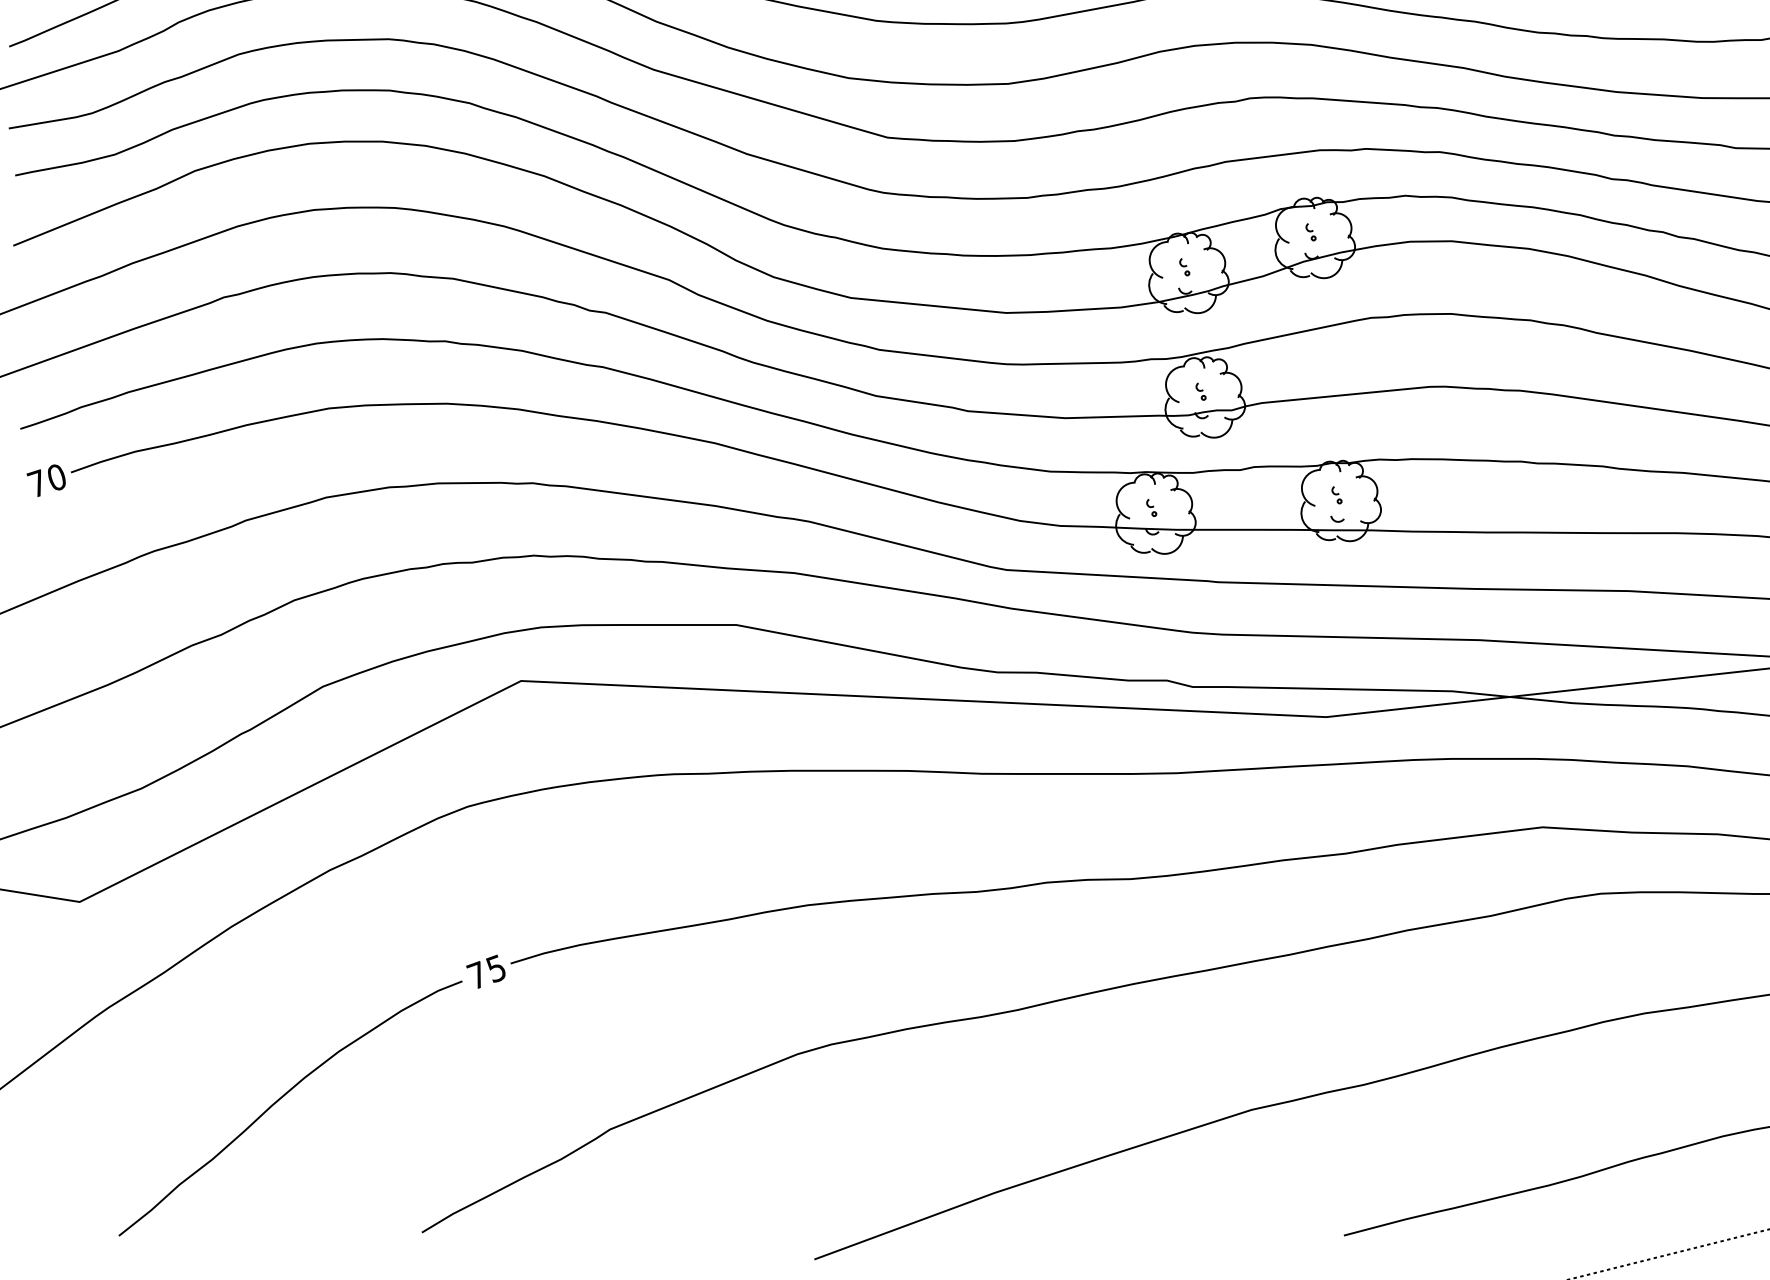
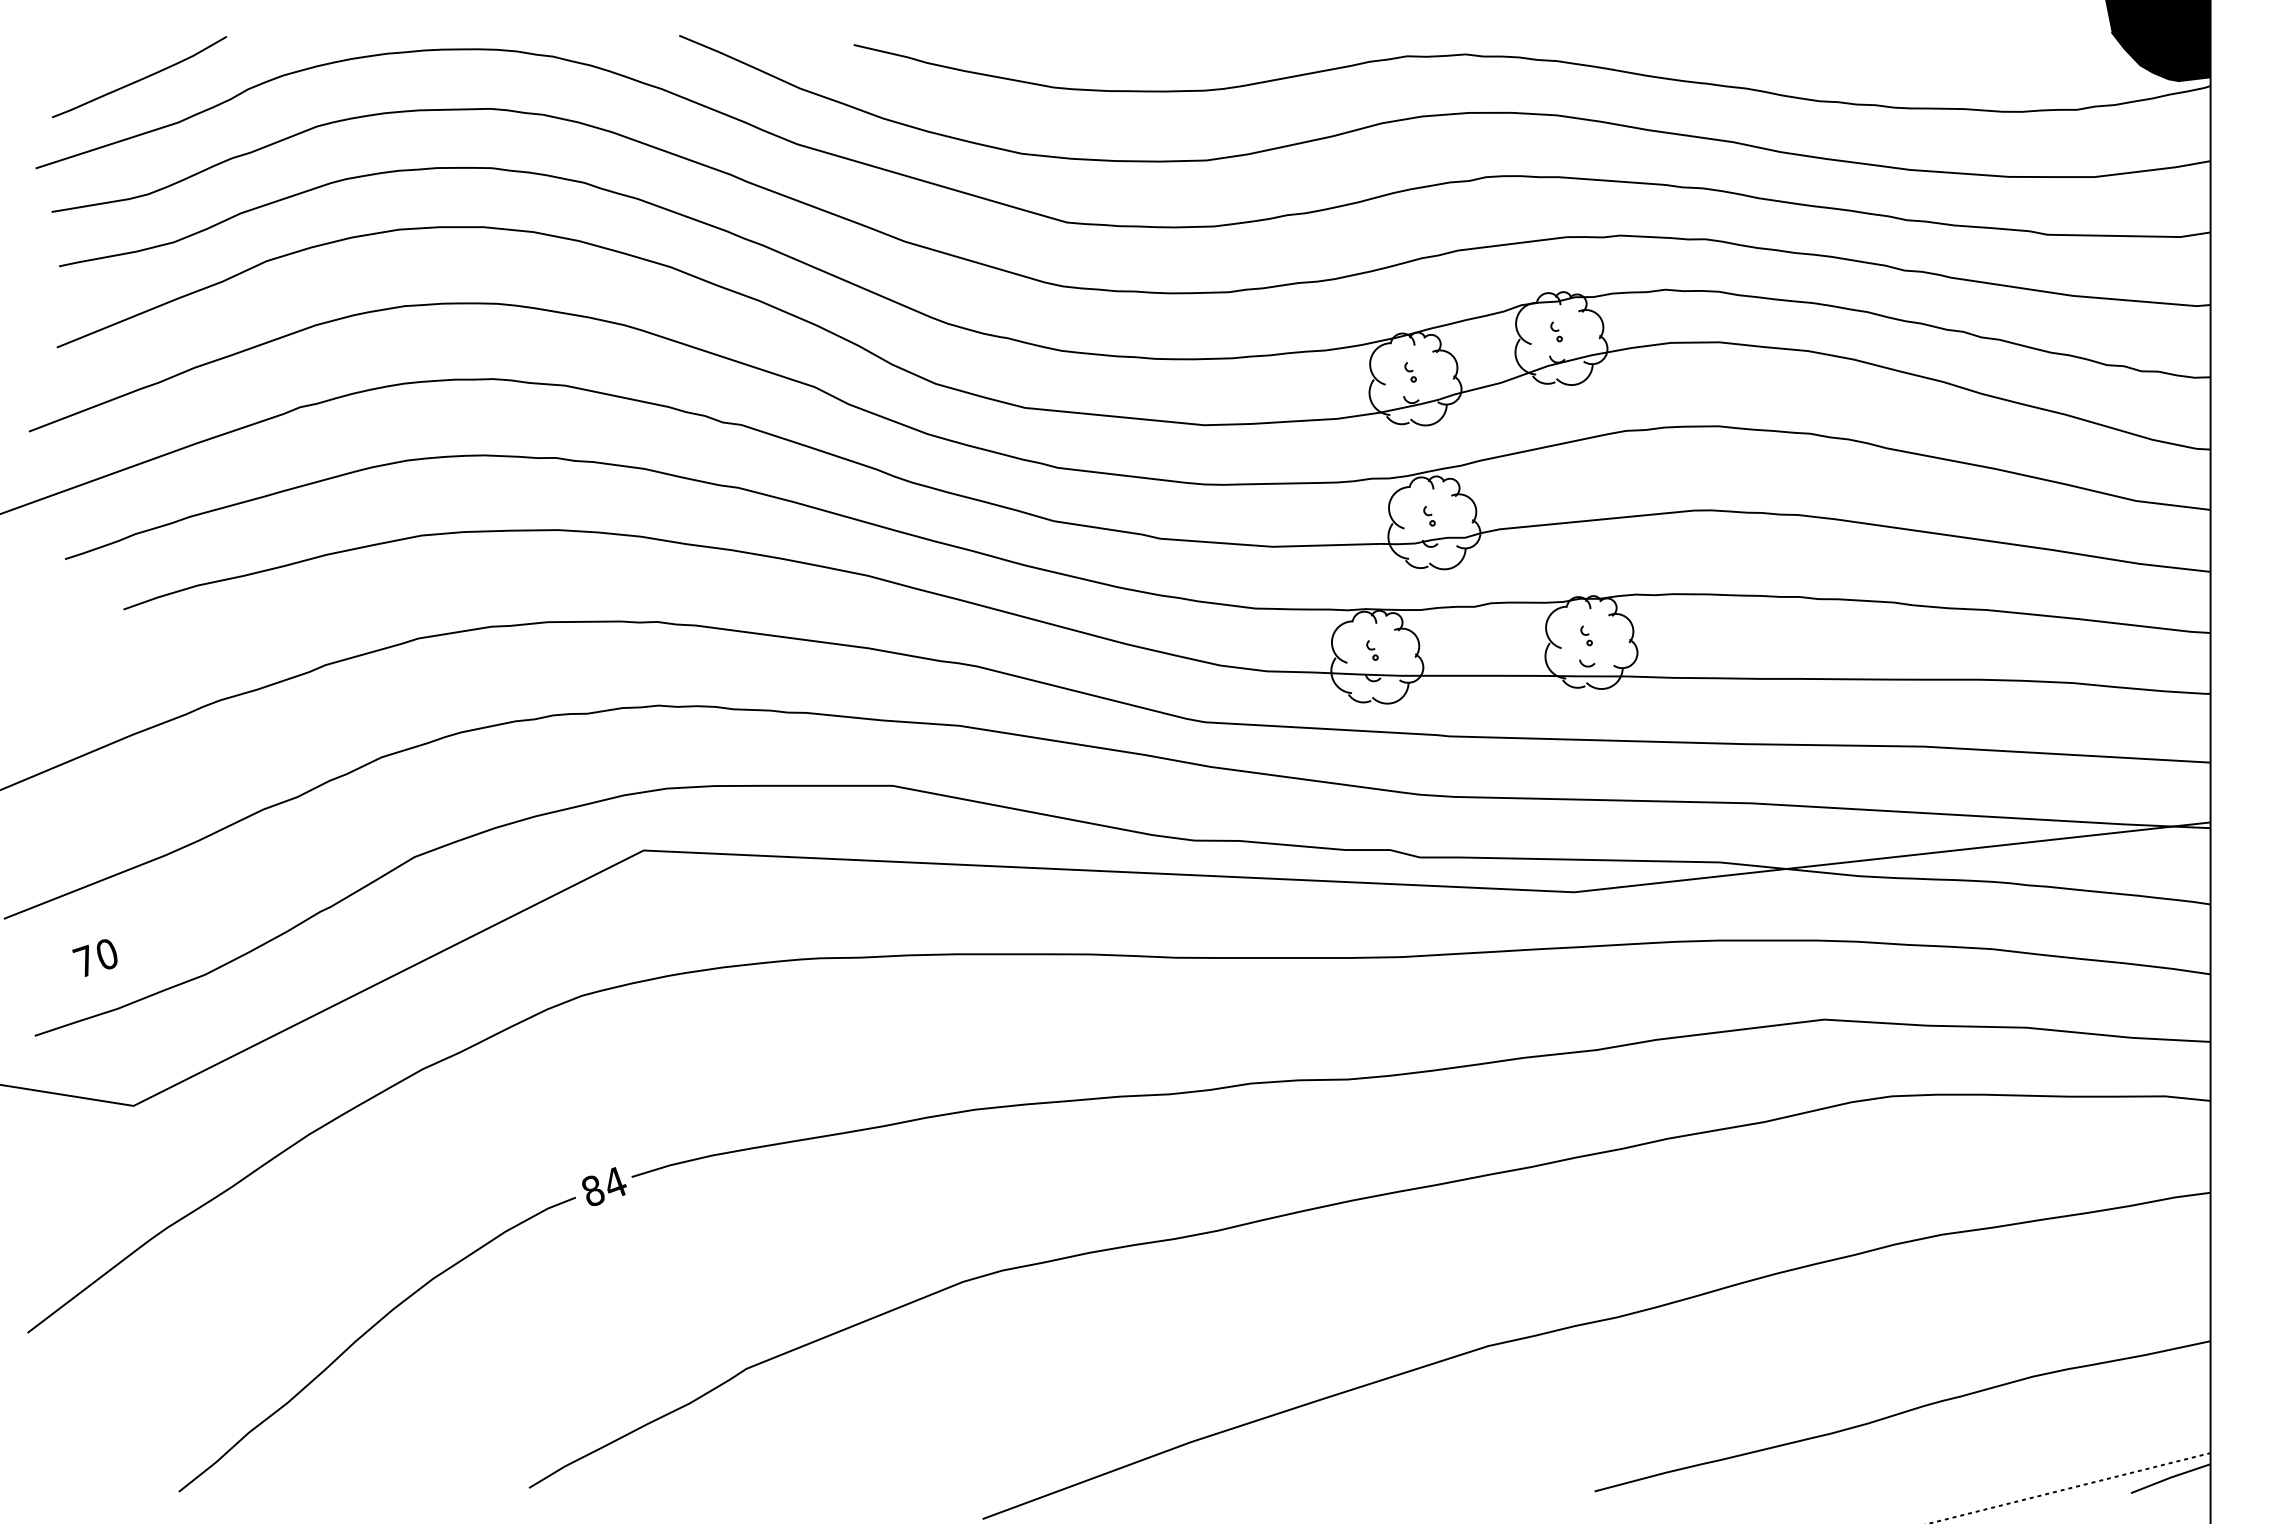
text: (45, 480) -> (94, 957), moved
text: (486, 971) -> (603, 1186), 75 -> 84

